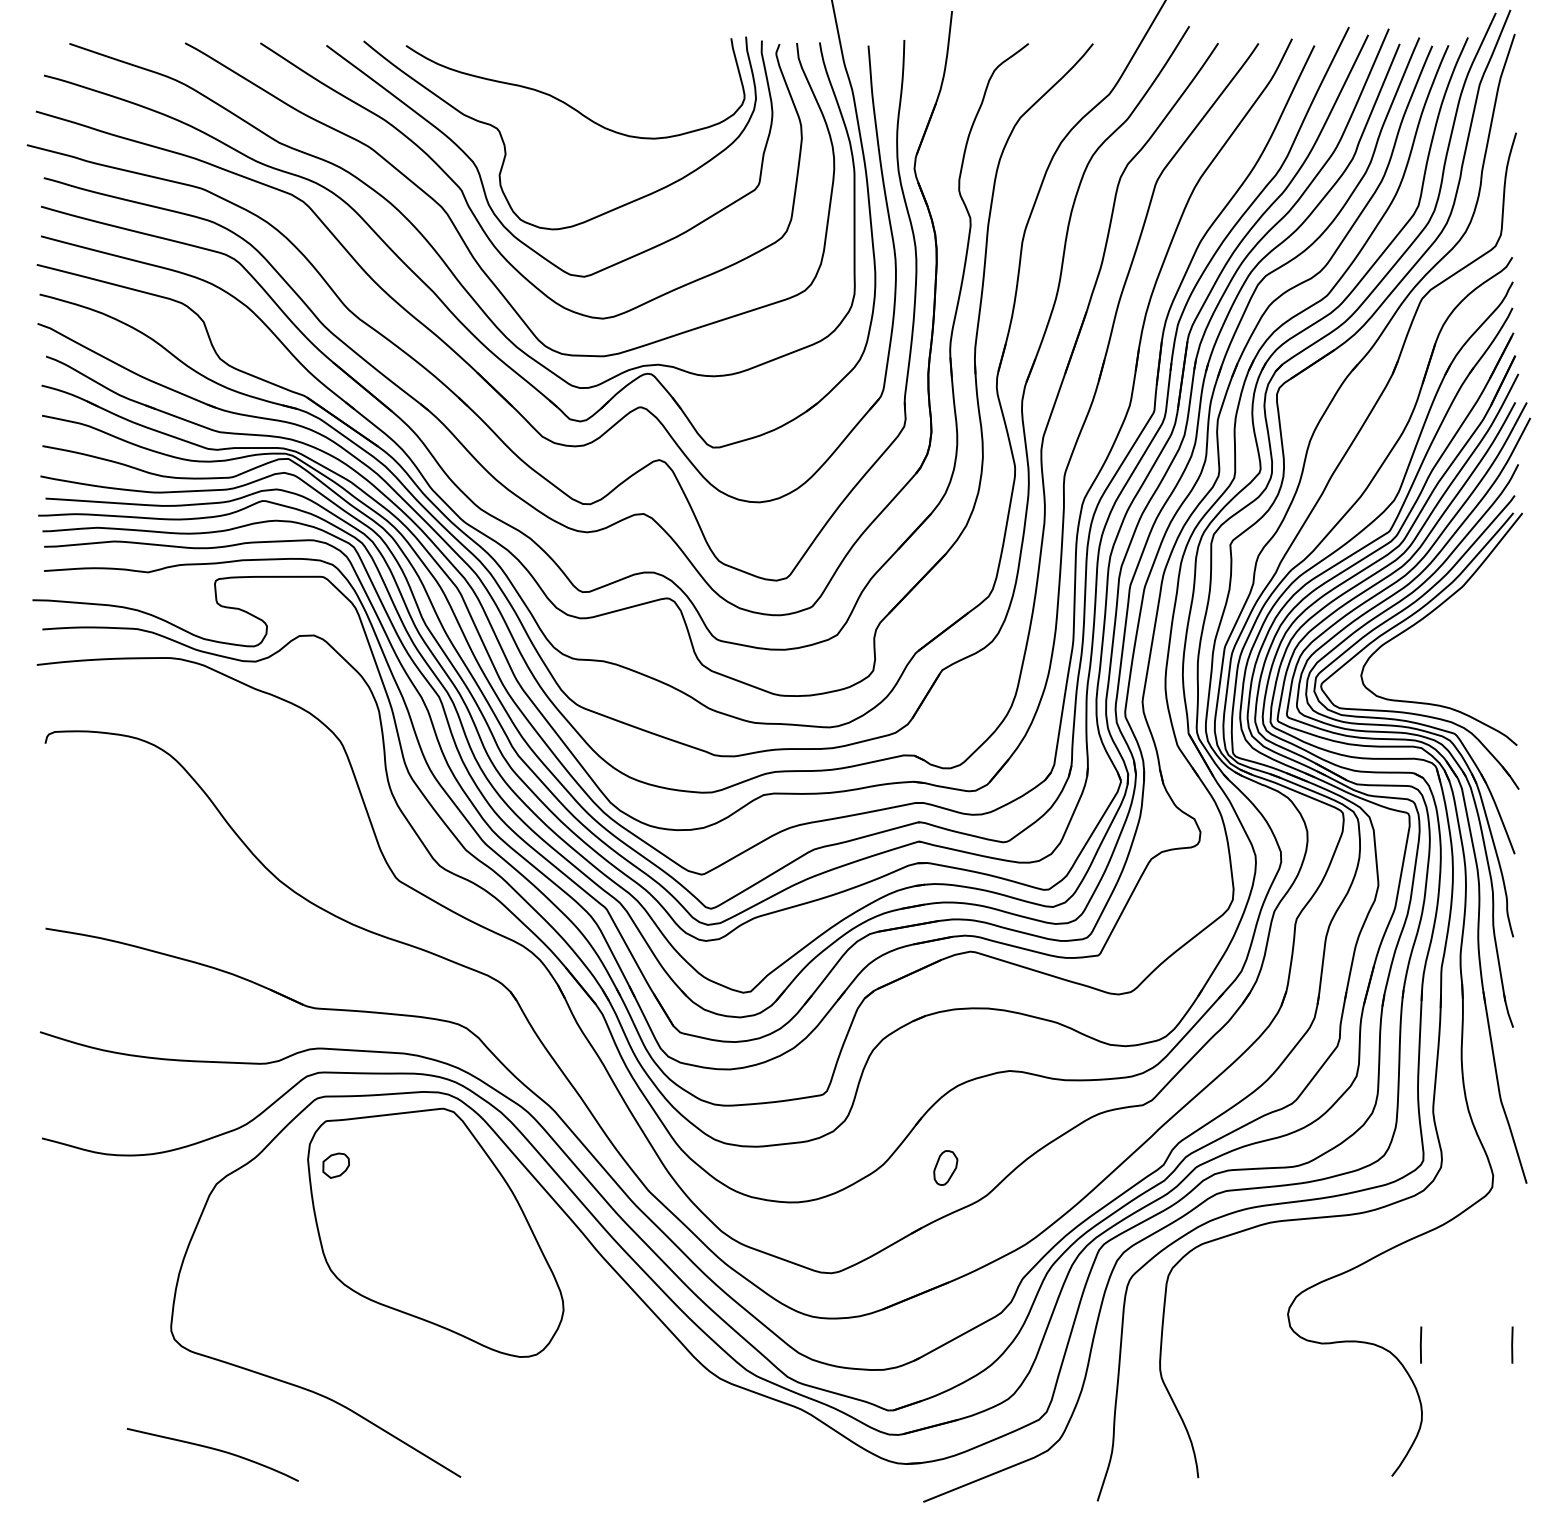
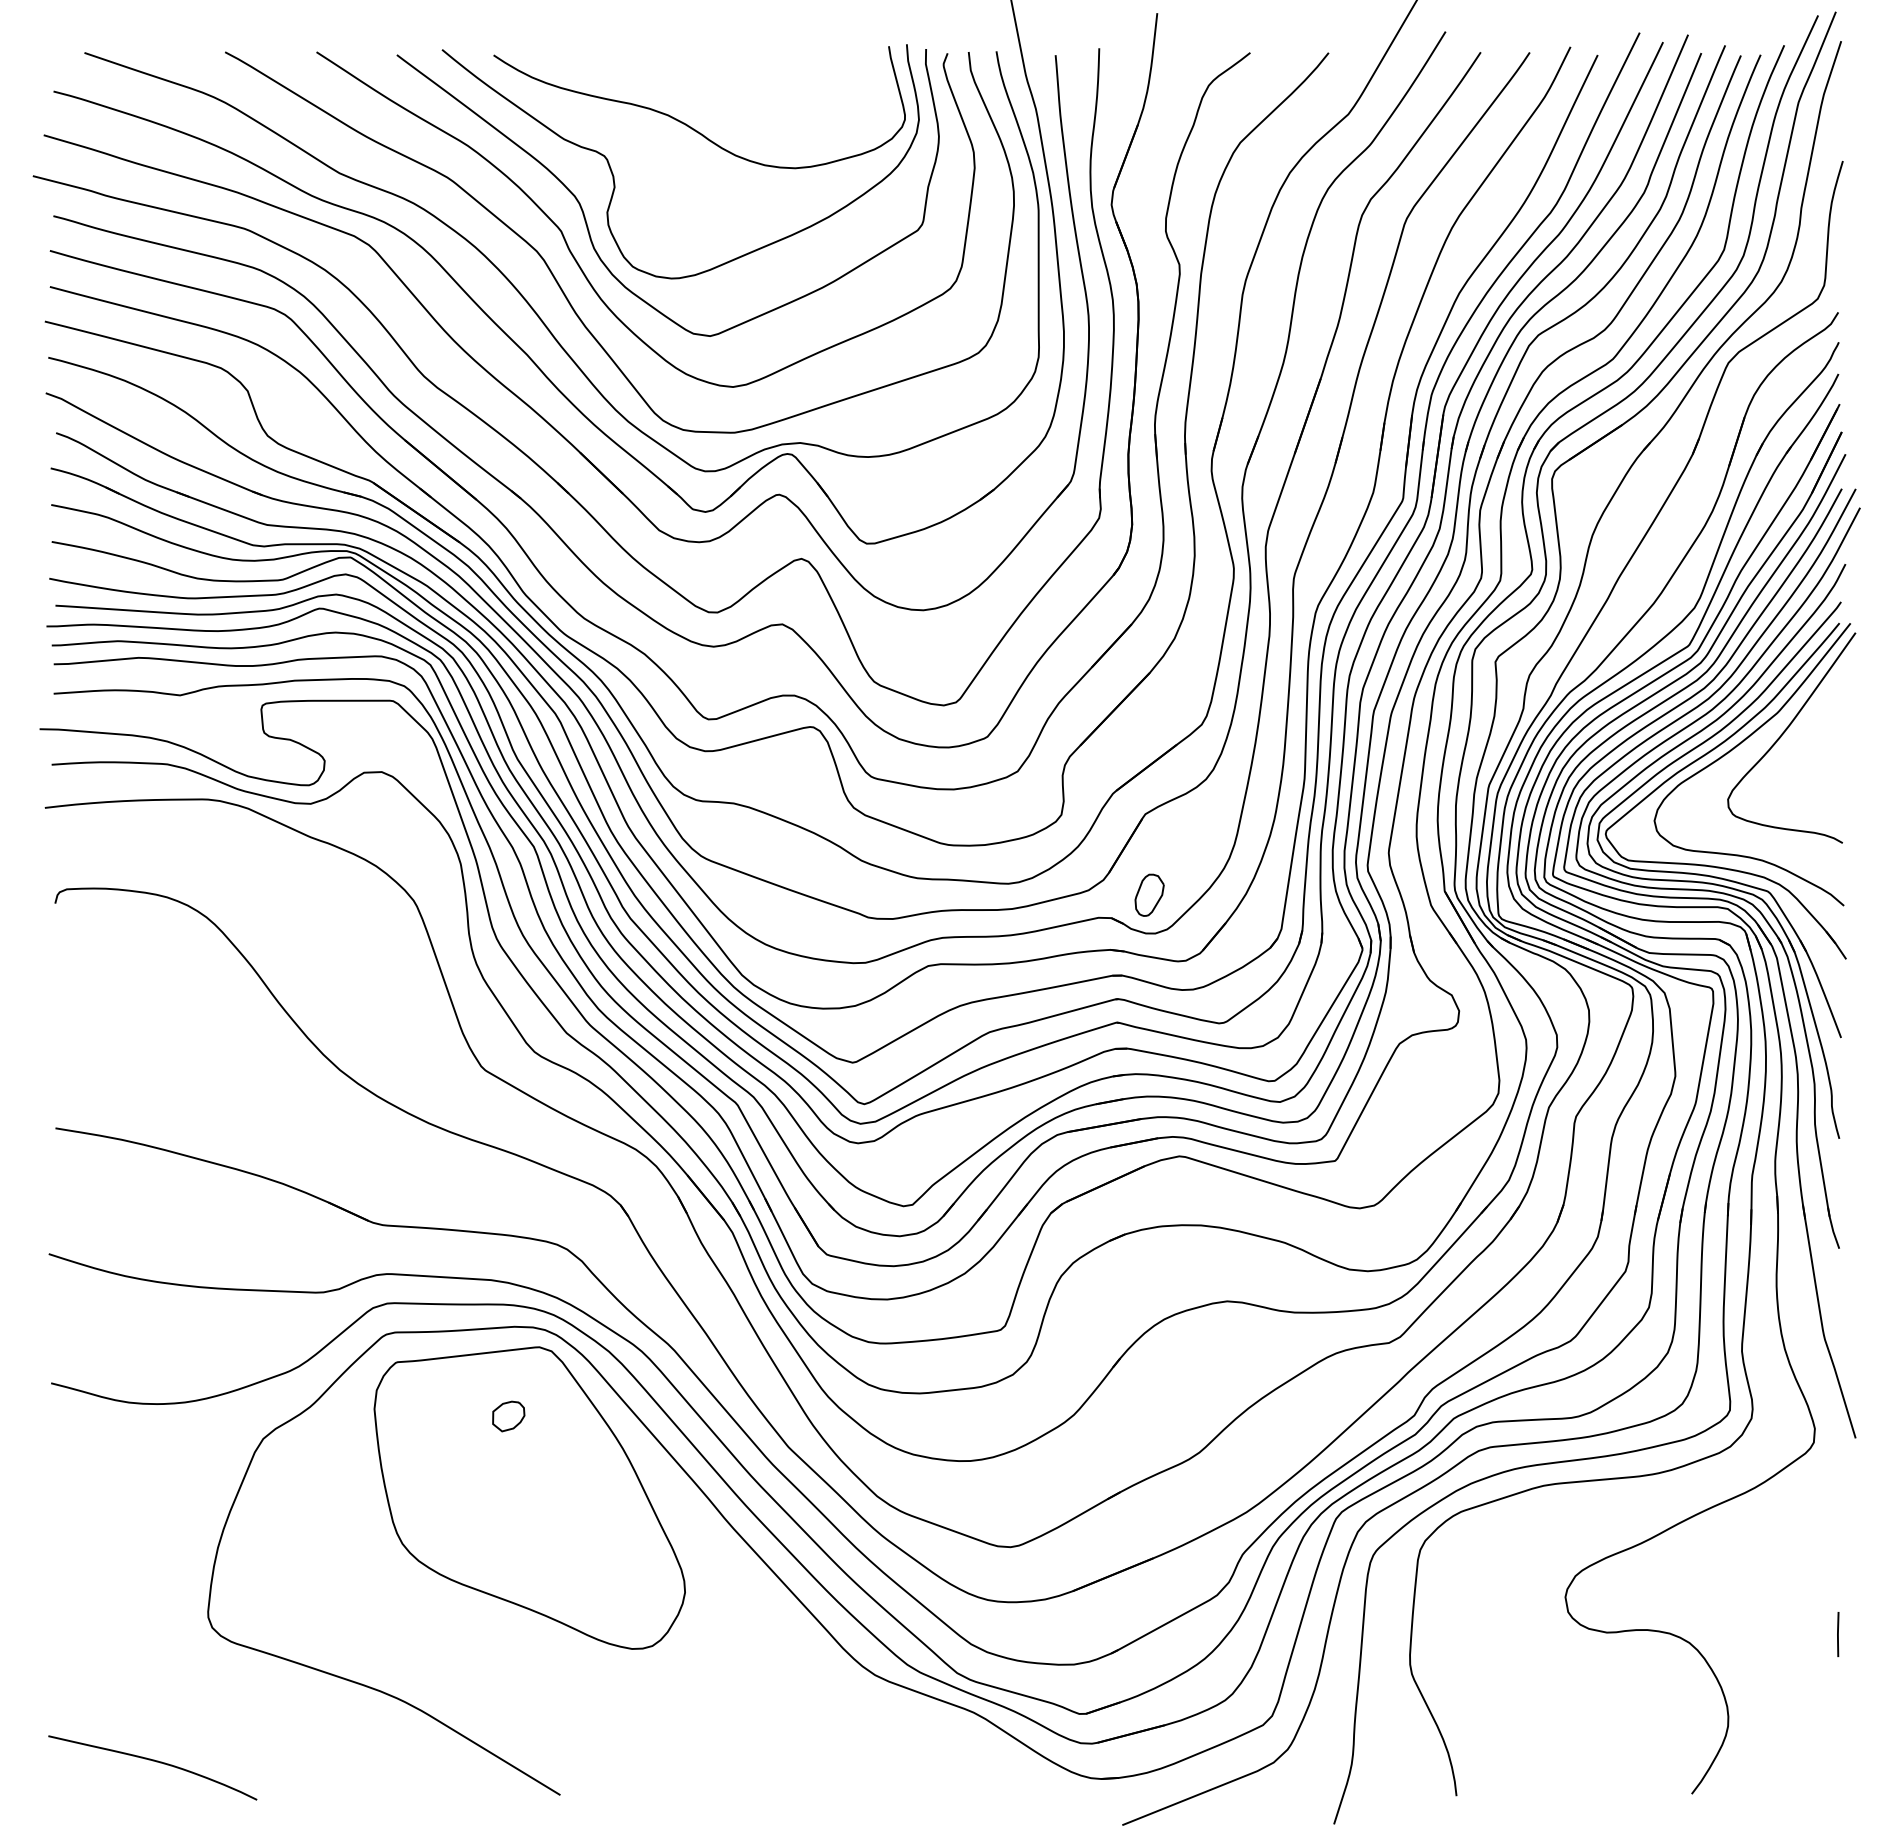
curve: (1469, 602) -> (1785, 732), added
part: (336, 1165) -> (508, 1416), moved
part: (945, 1167) -> (1149, 894), moved
line: (1421, 1345) -> (1727, 1634), removed
curve: (212, 1449) -> (152, 1761), moved

